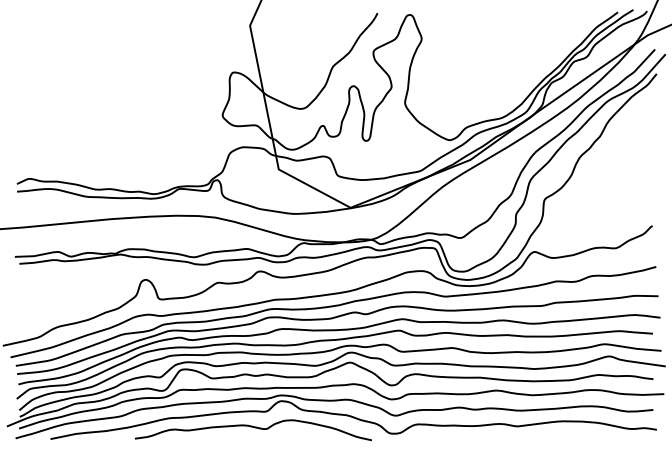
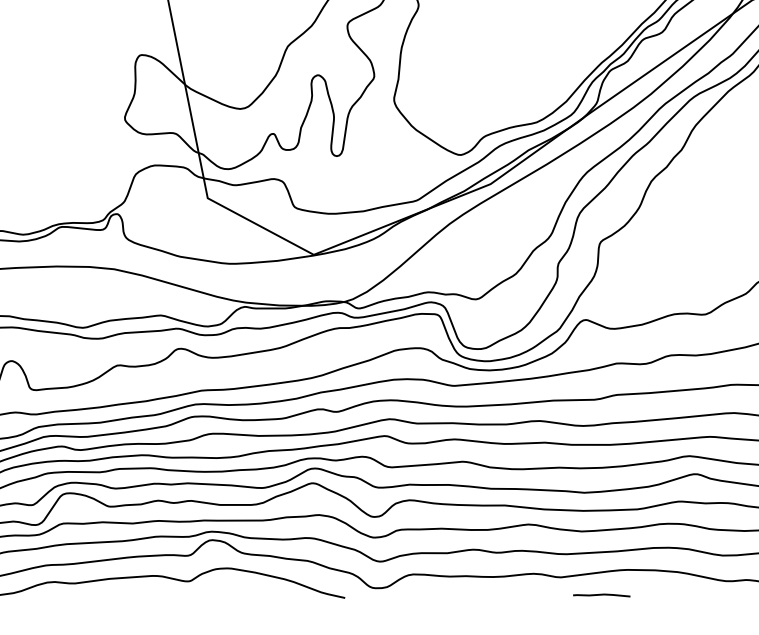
line: (545, 438) -> (601, 595), added

